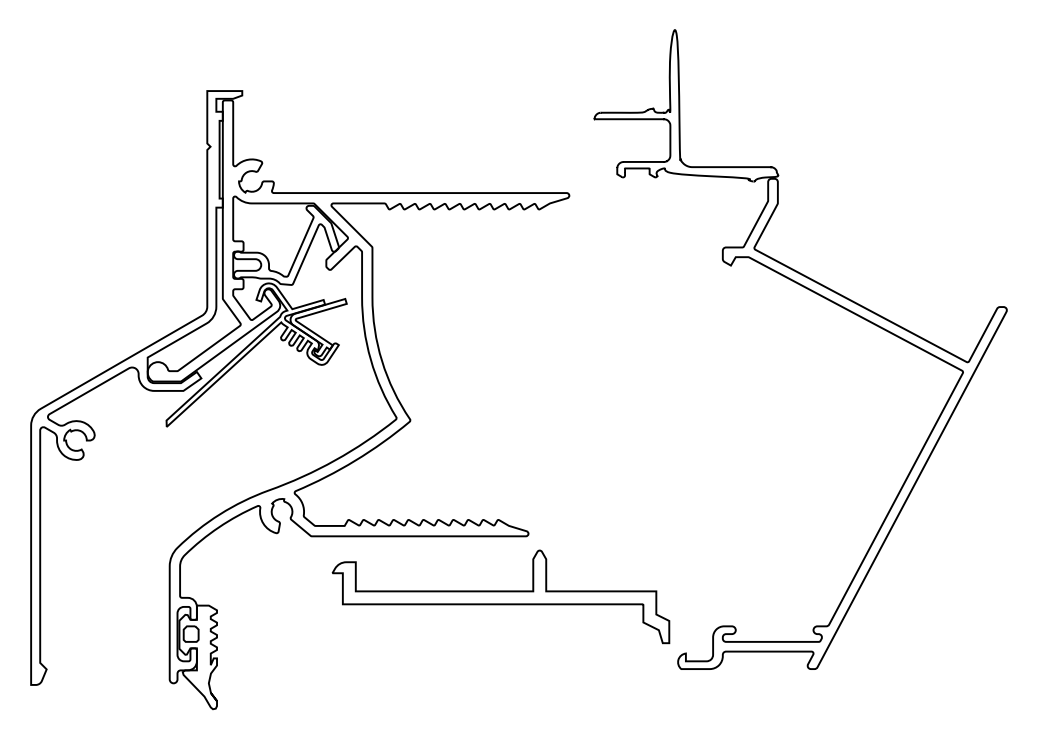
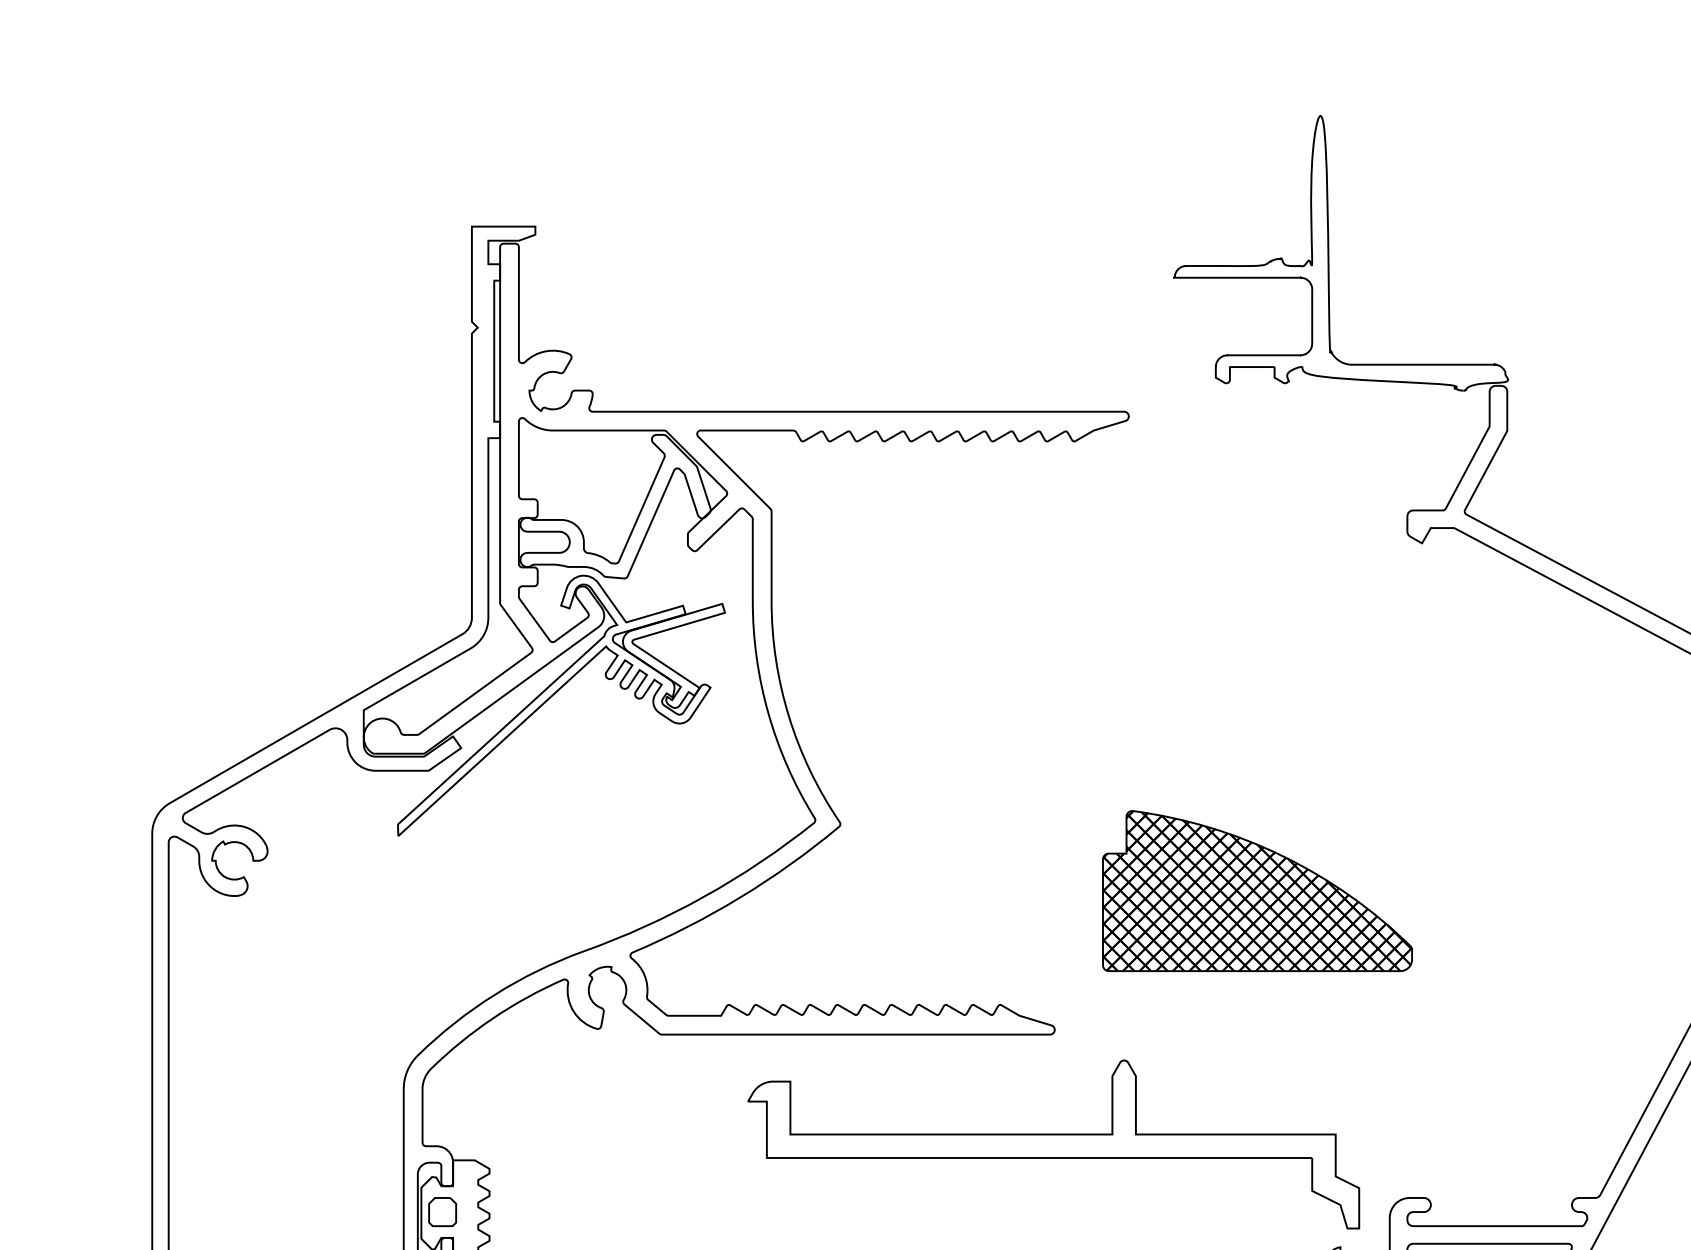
part: (640, 457) -> (1257, 891), added
part: (500, 596) -> (1052, 1143), moved

